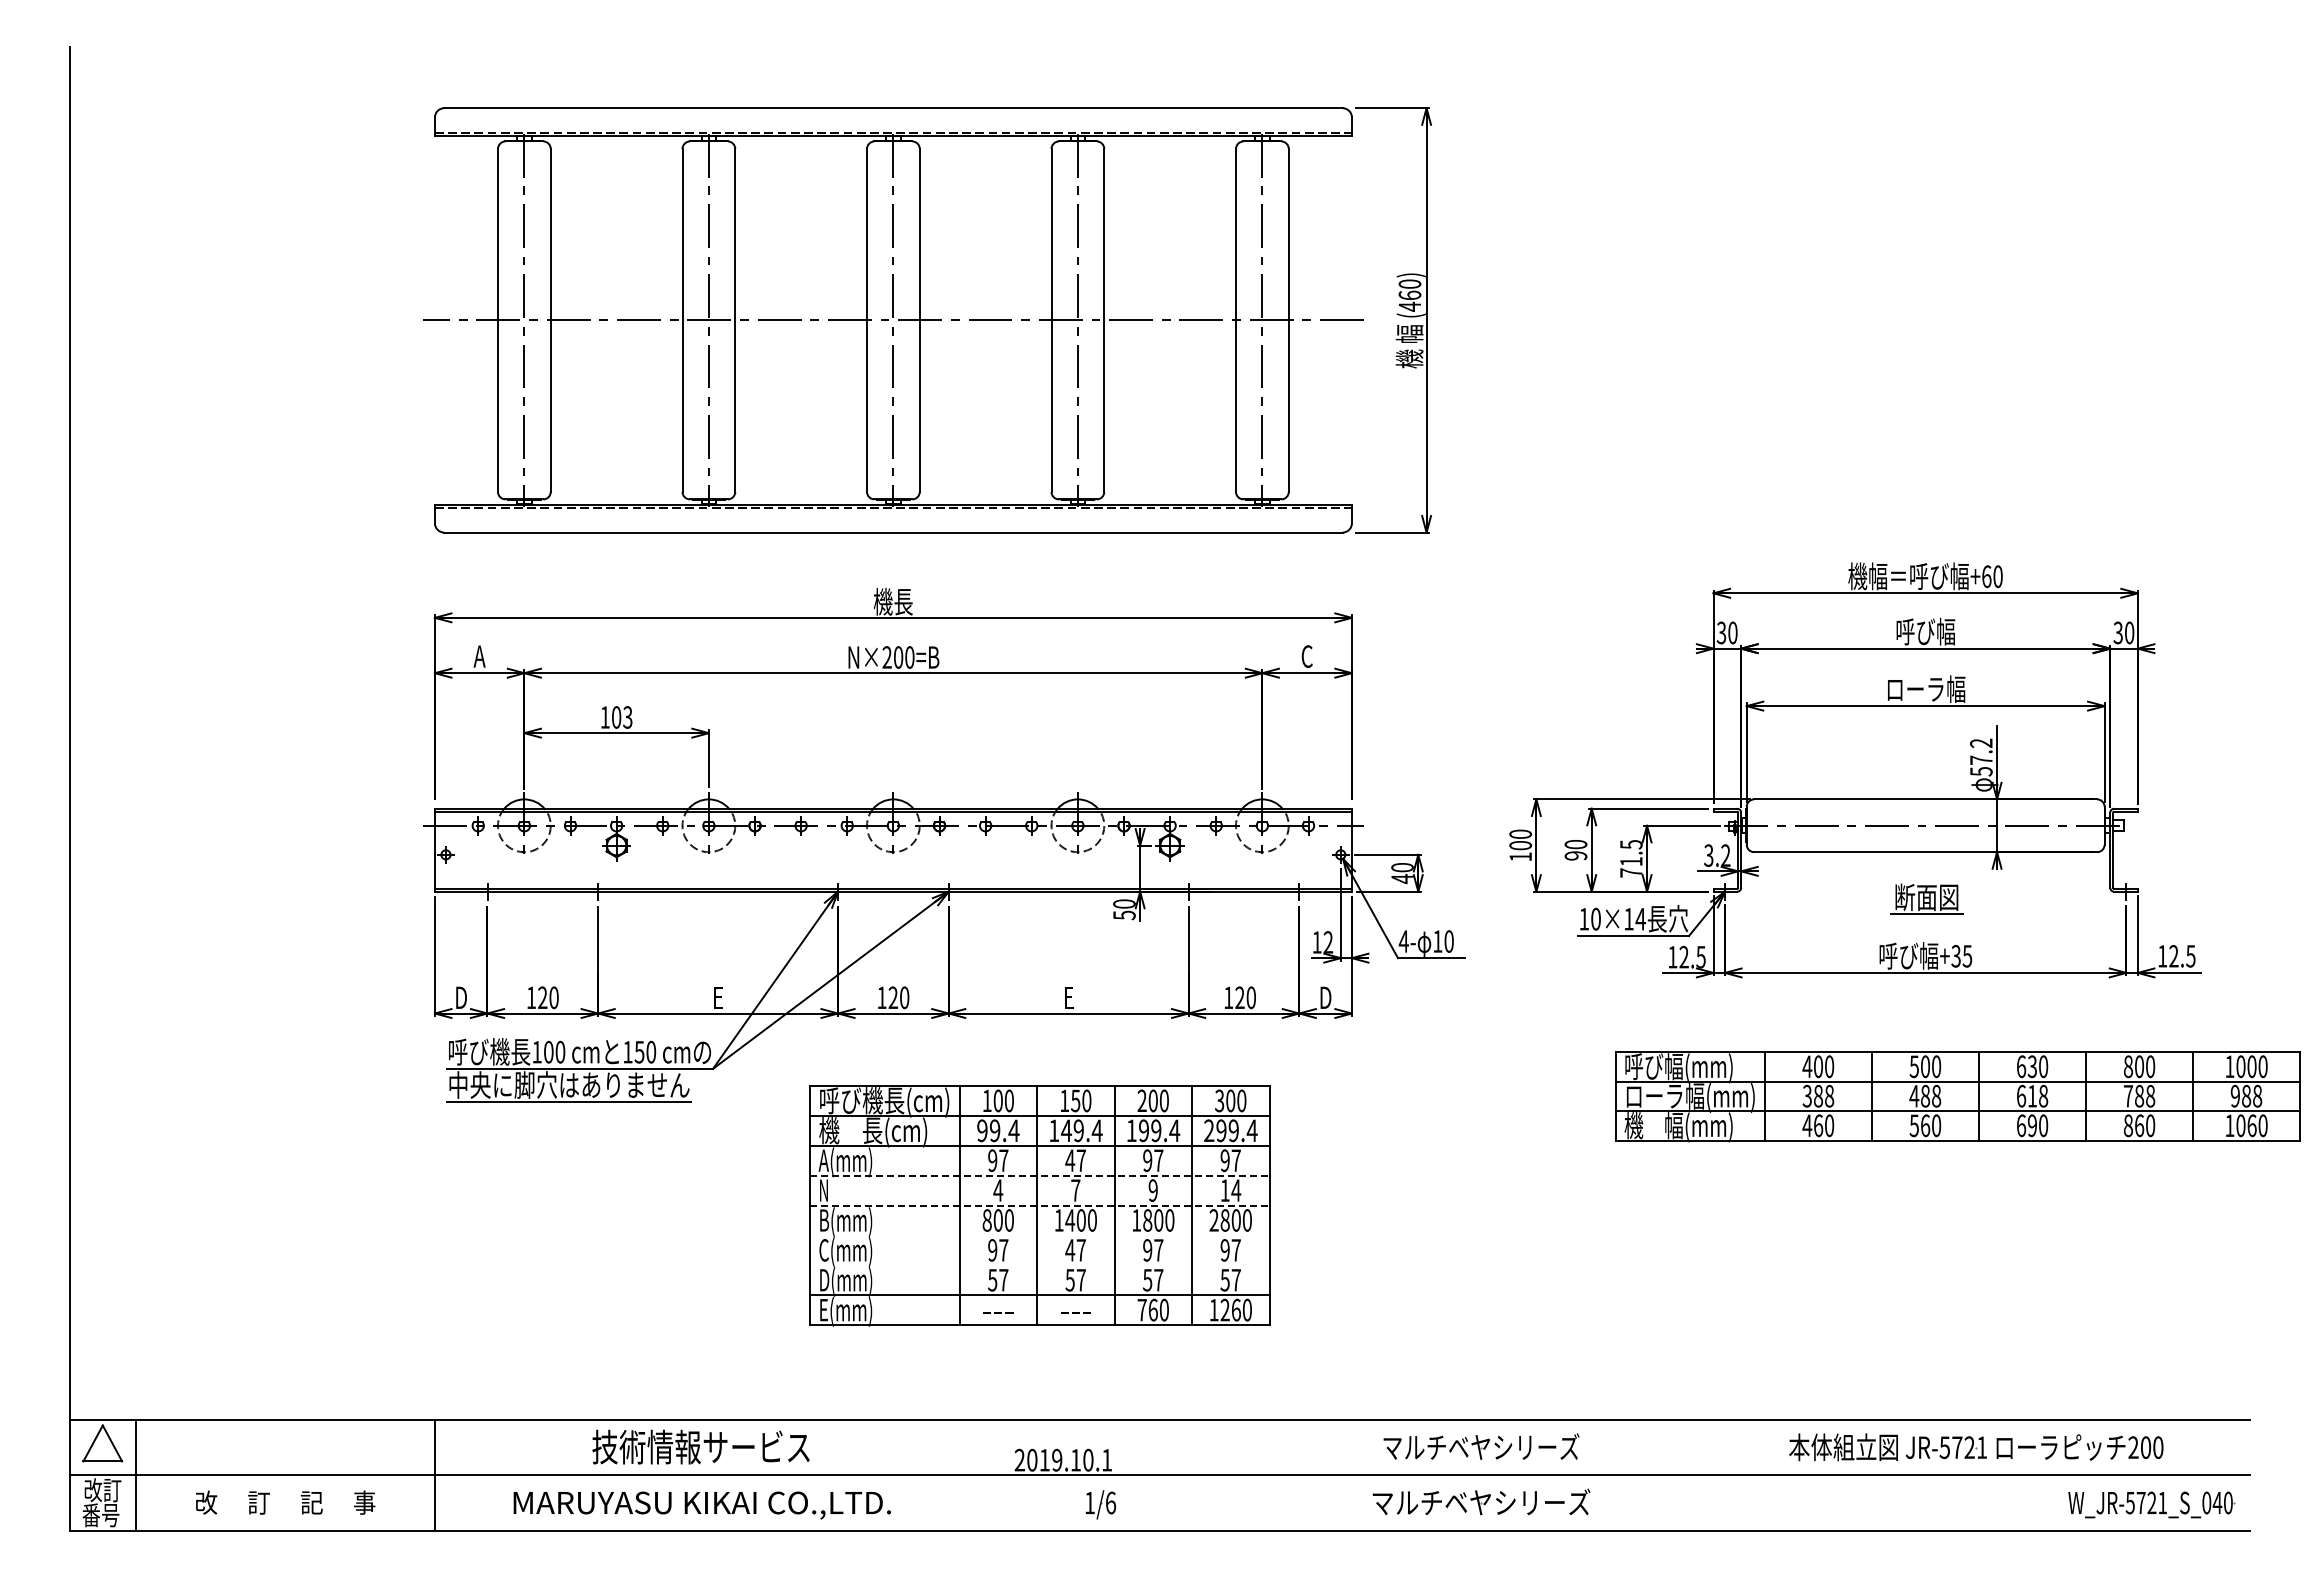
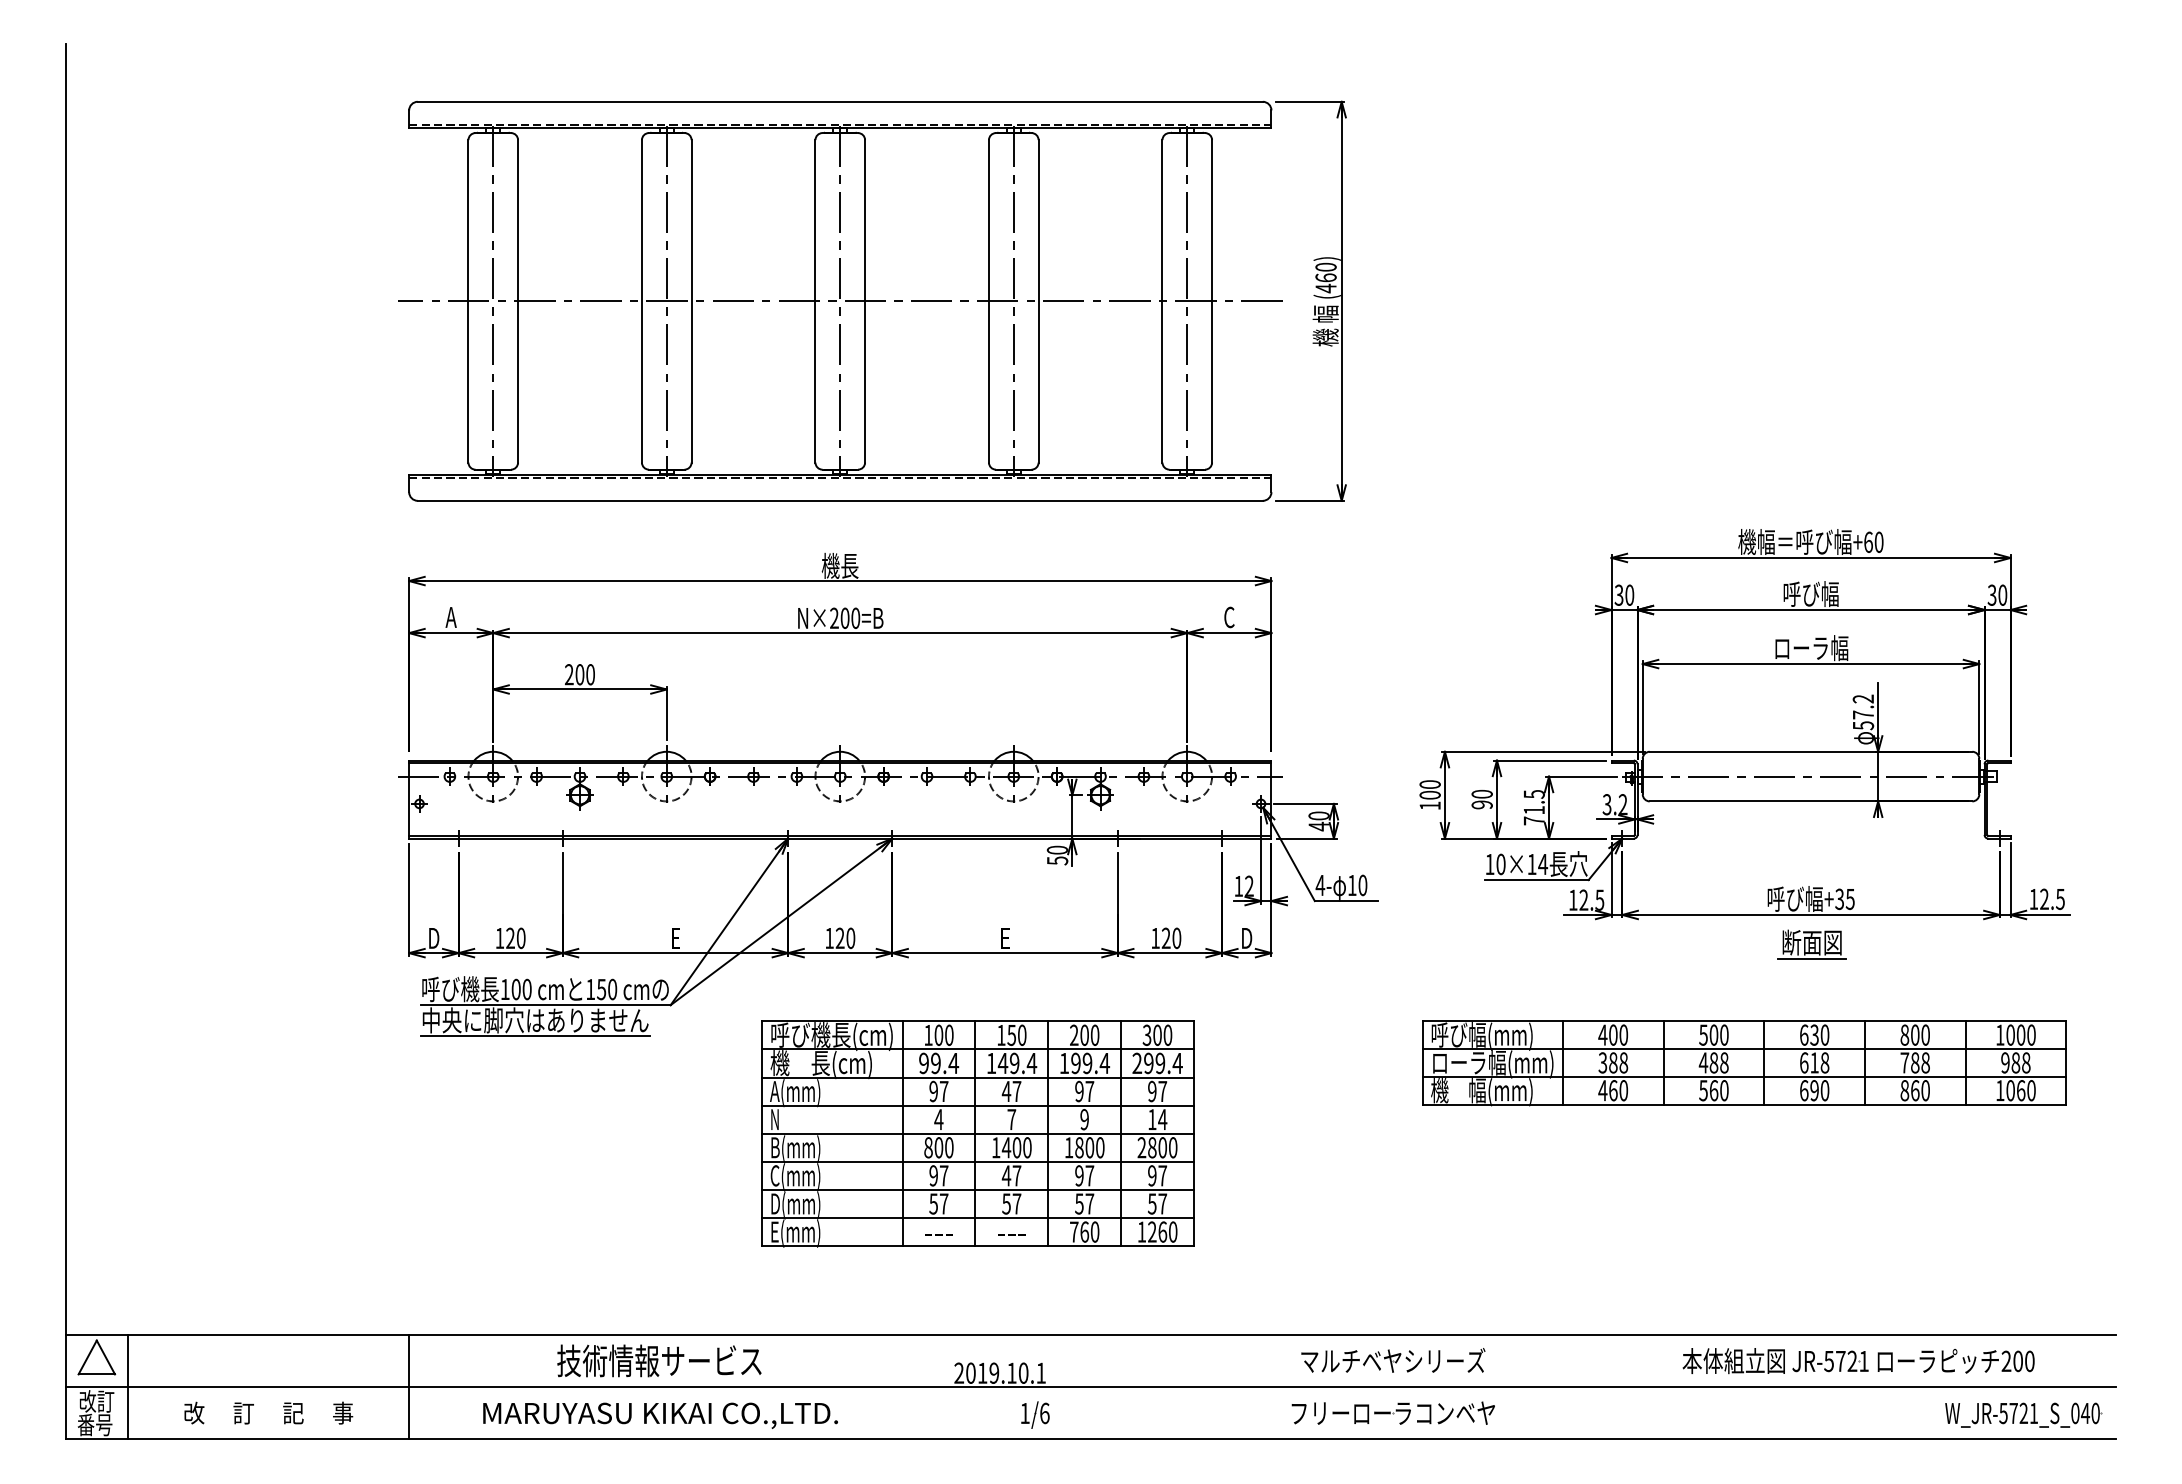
text: (616, 717) -> (579, 674), 103 -> 200
part: (1926, 898) -> (1811, 943), moved
part: (1957, 1096) -> (1744, 1063), moved
line: (1039, 1175) -> (977, 1105), dashed -> solid
line: (1039, 1205) -> (977, 1133), dashed -> solid
line: (1039, 1235) -> (977, 1161), added
line: (1039, 1265) -> (977, 1190), added
text: (1481, 1501) -> (1393, 1412), マルチベヤシリーズ -> フリーローラコンベヤ

